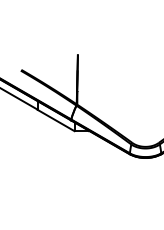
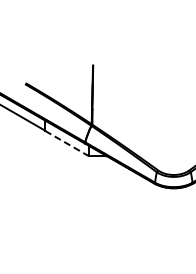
line: (56, 120) -> (67, 143), solid -> dashed

